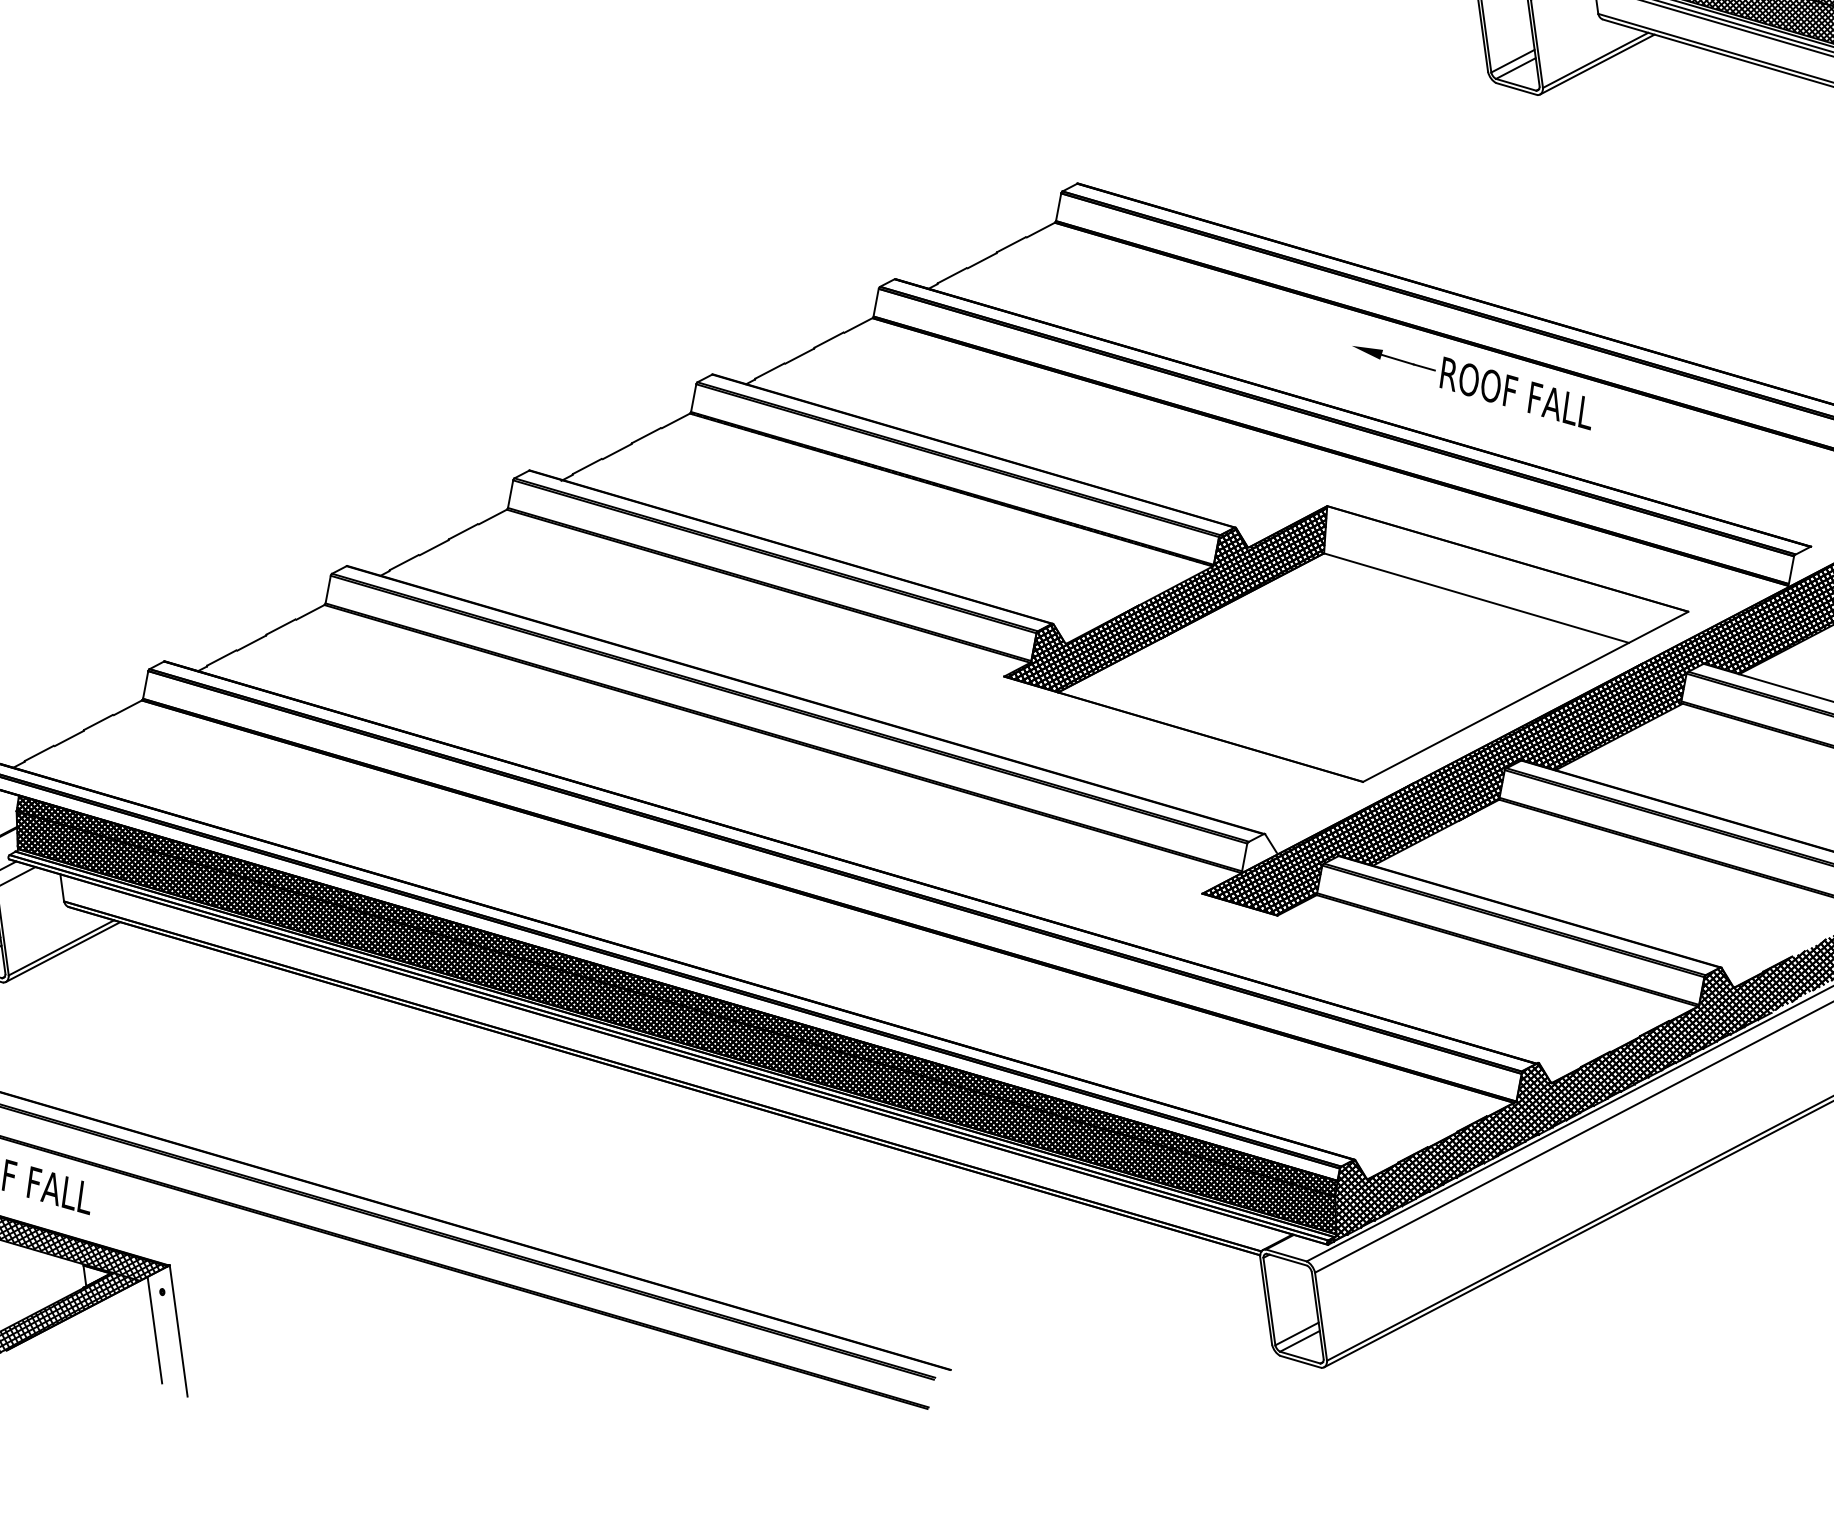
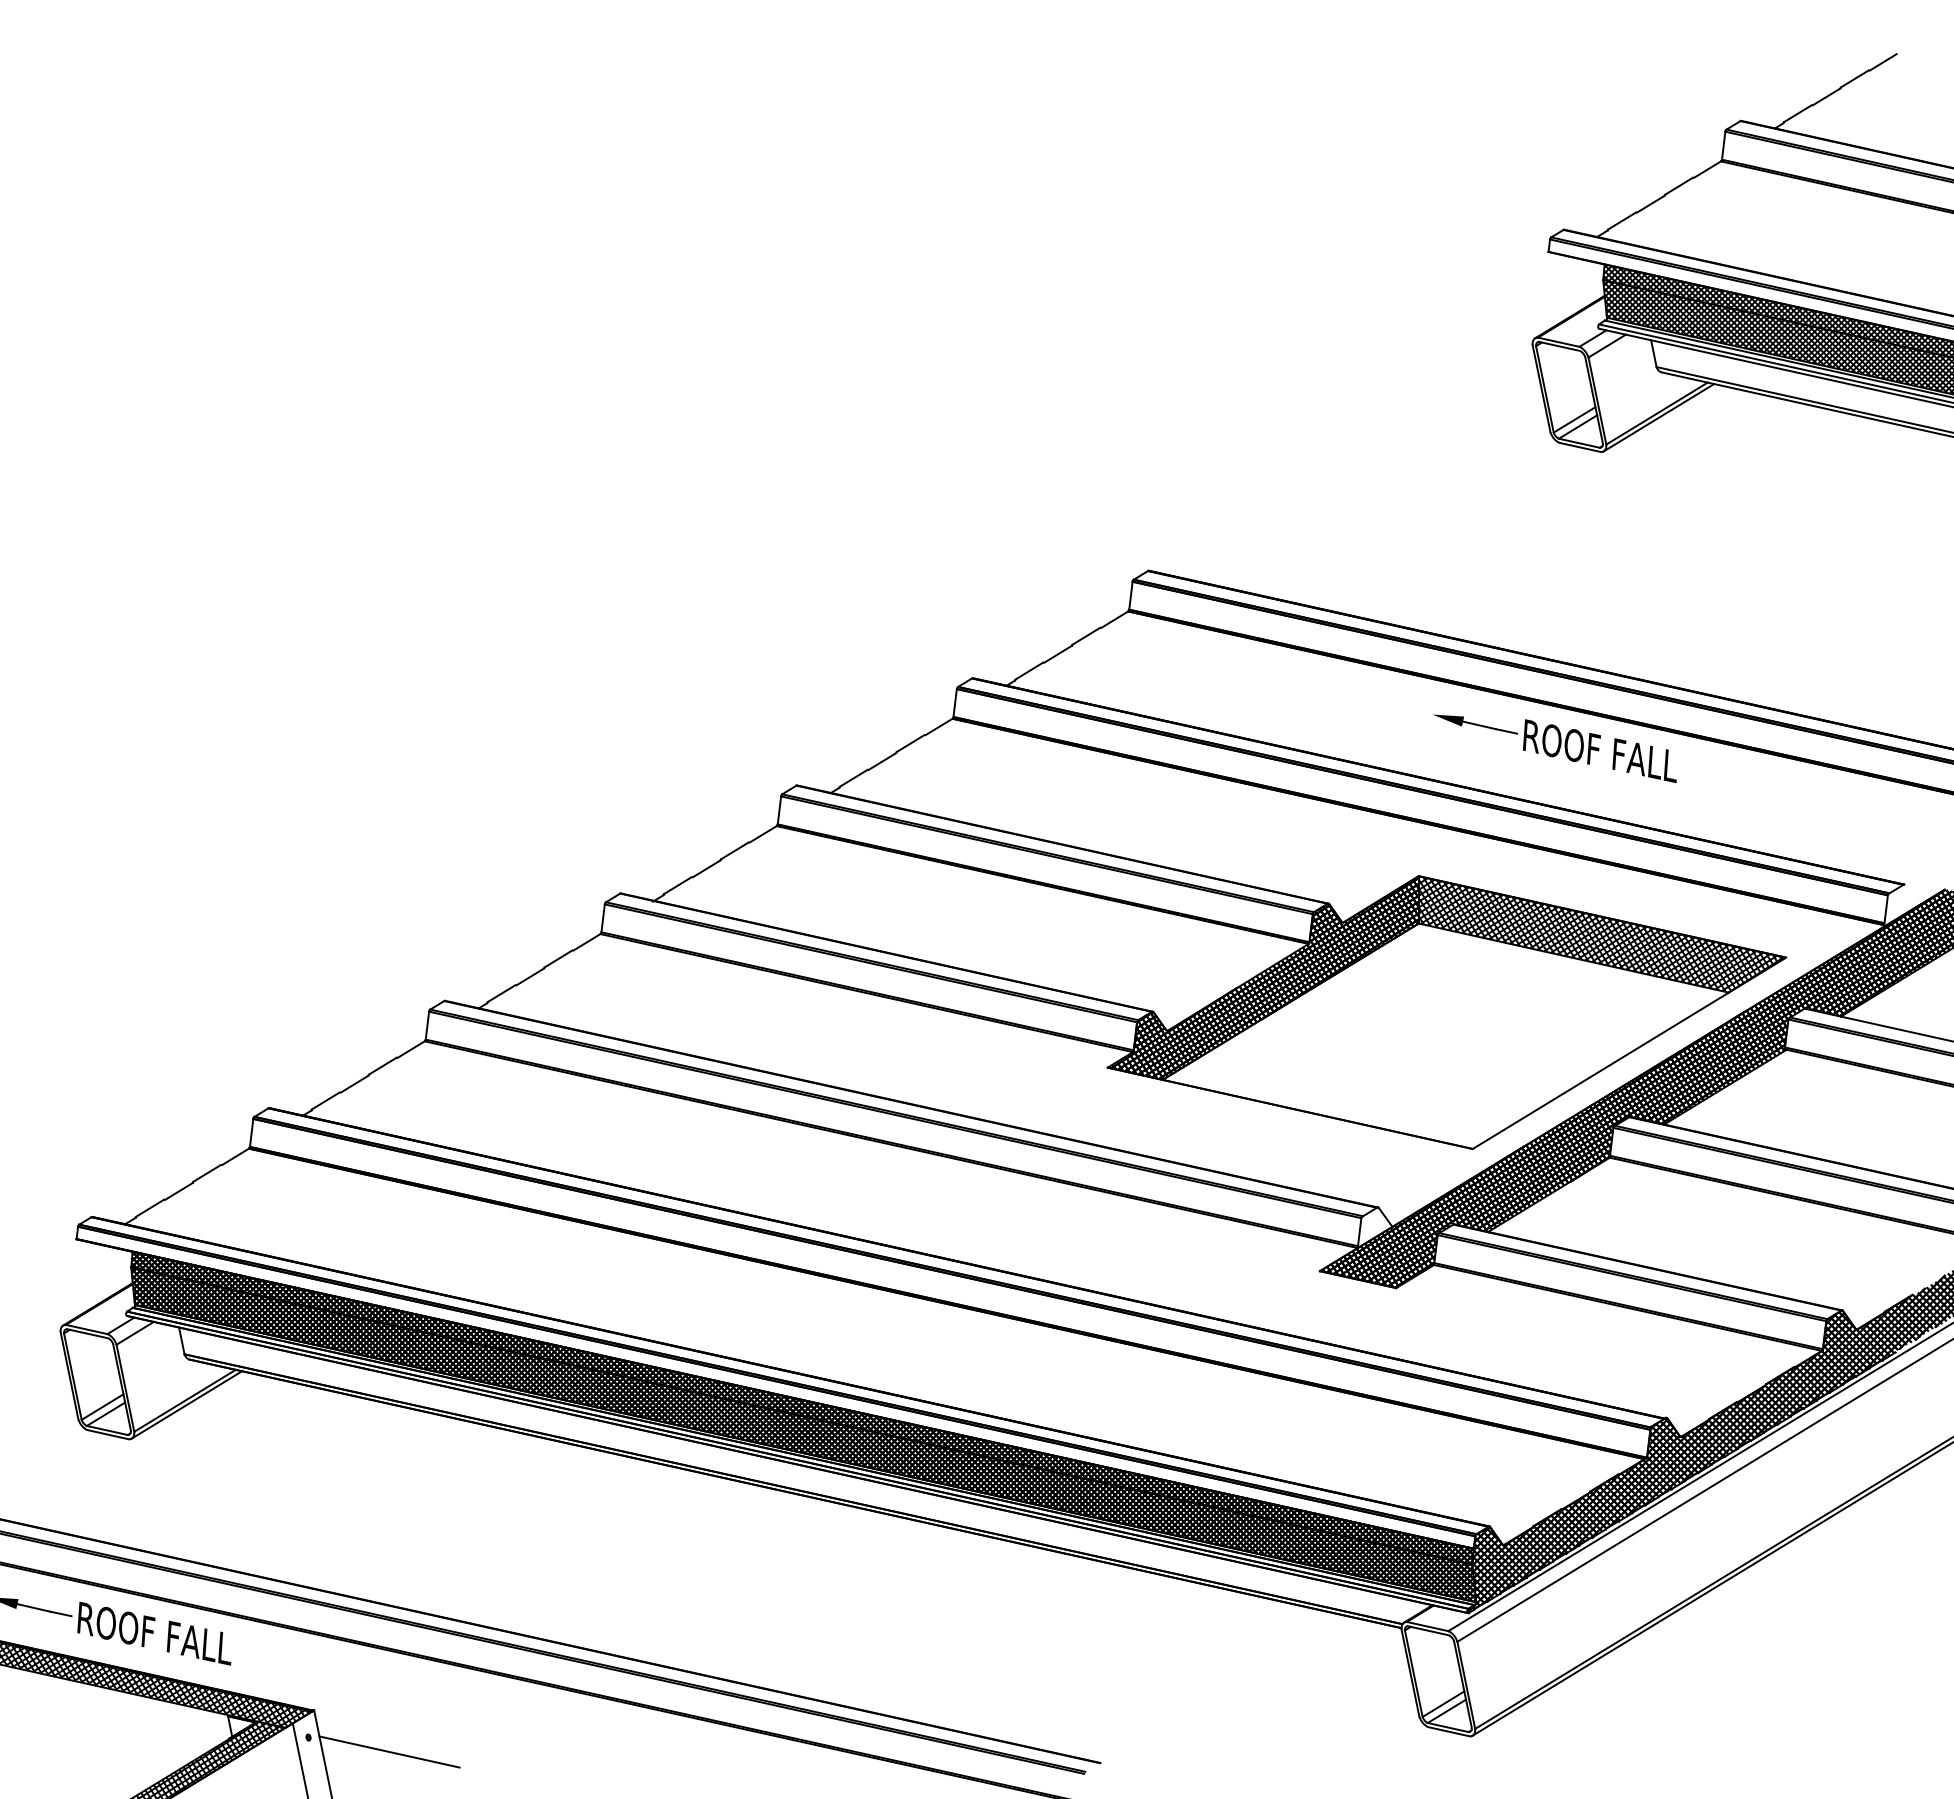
hatch: (1505, 576) -> (1601, 934), added
line: (242, 1311) -> (389, 1751), added

